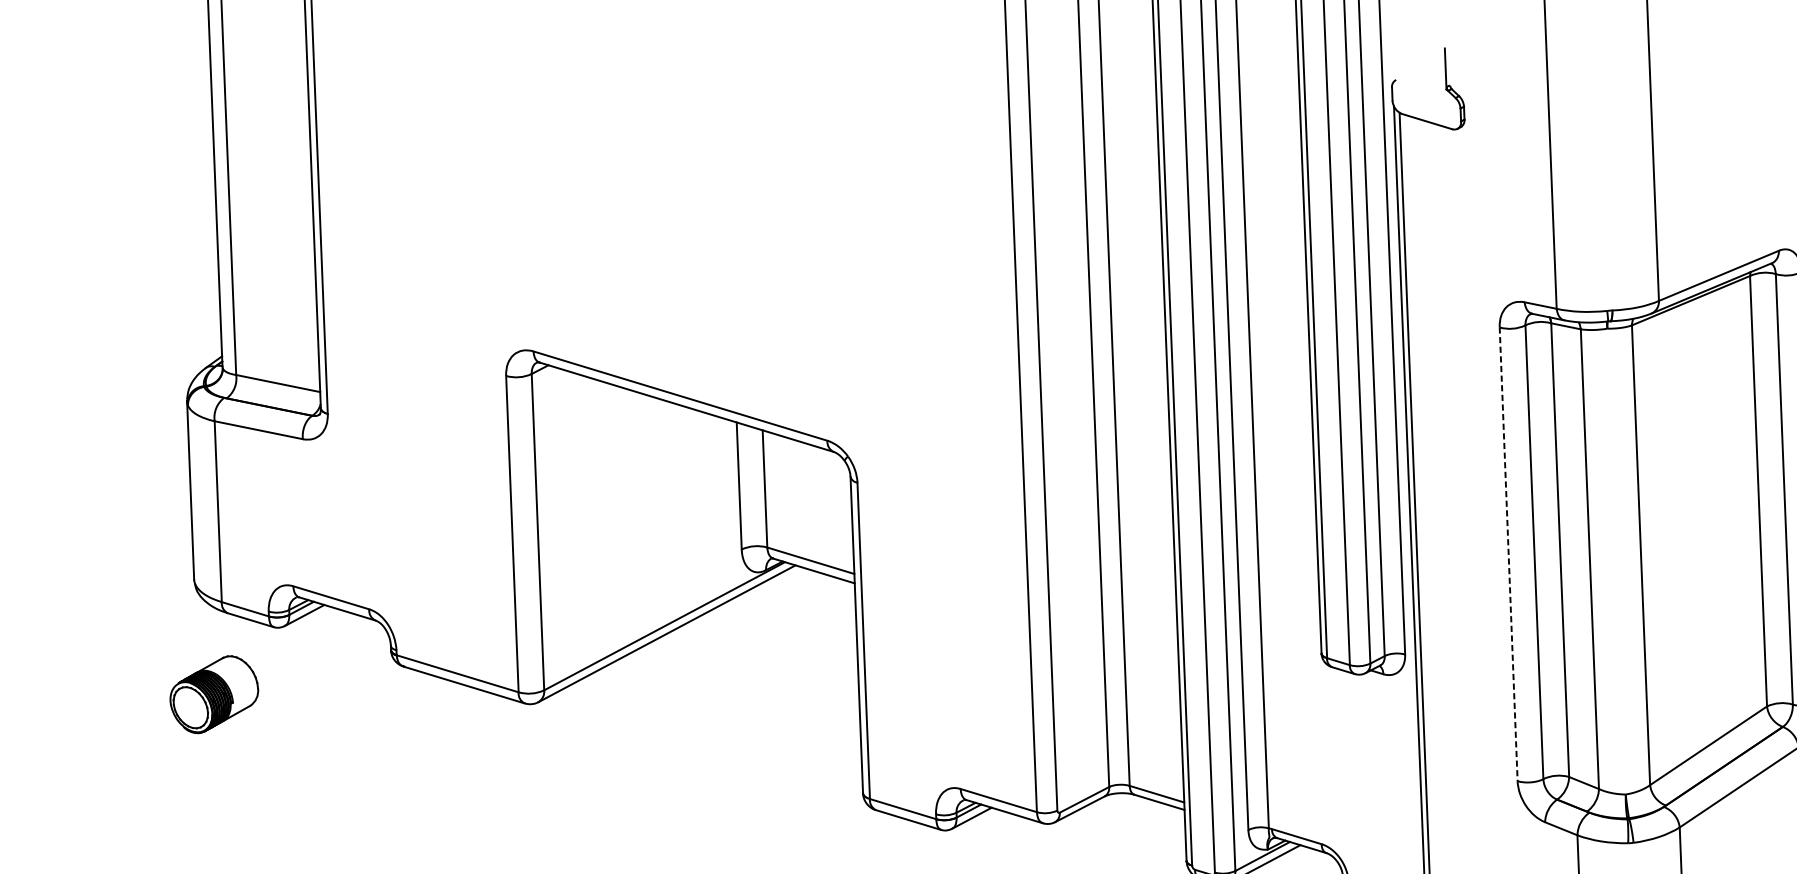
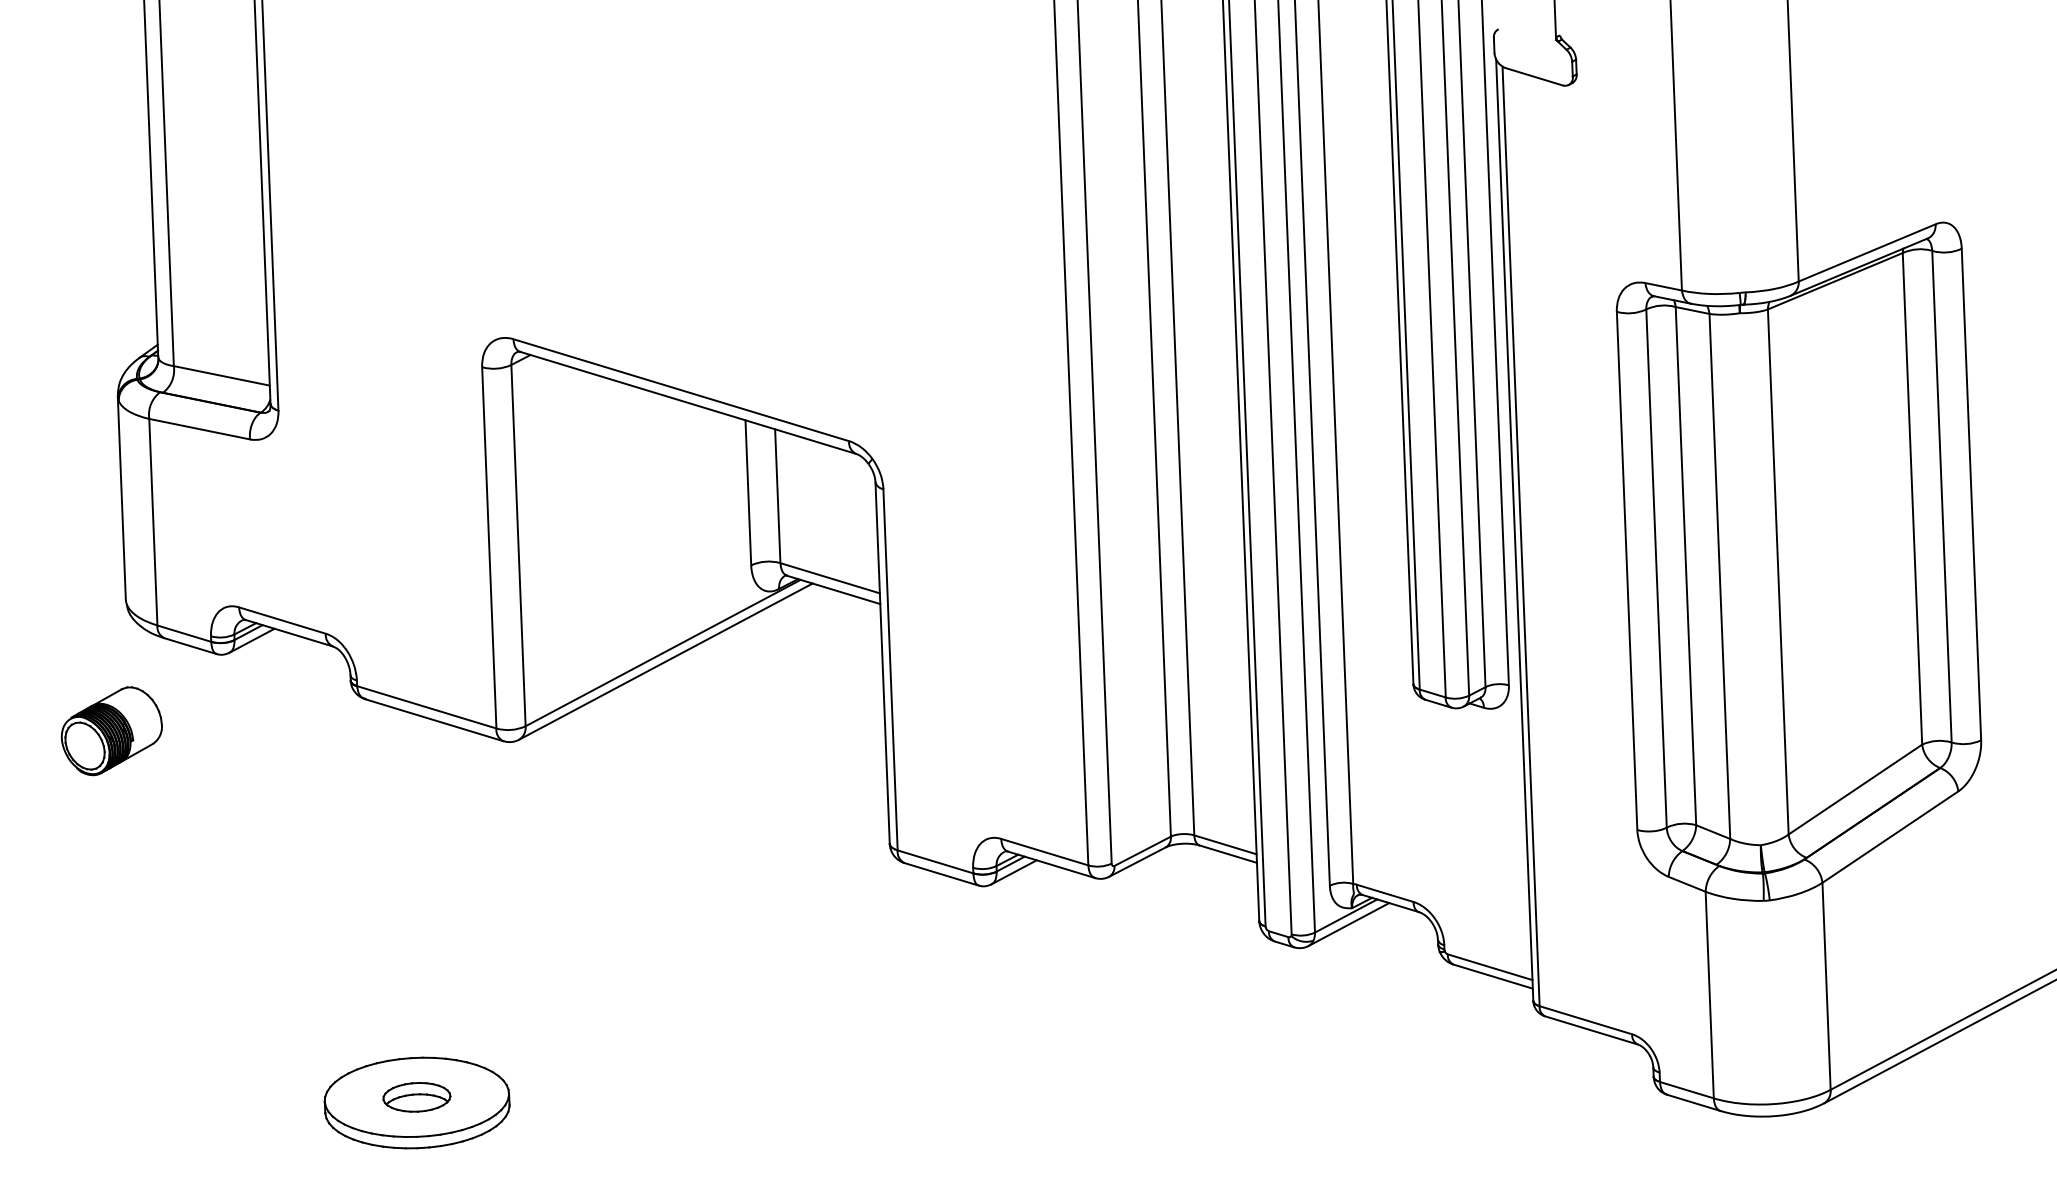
line: (1509, 554) -> (1627, 571), dashed -> solid
part: (213, 694) -> (111, 731), moved

